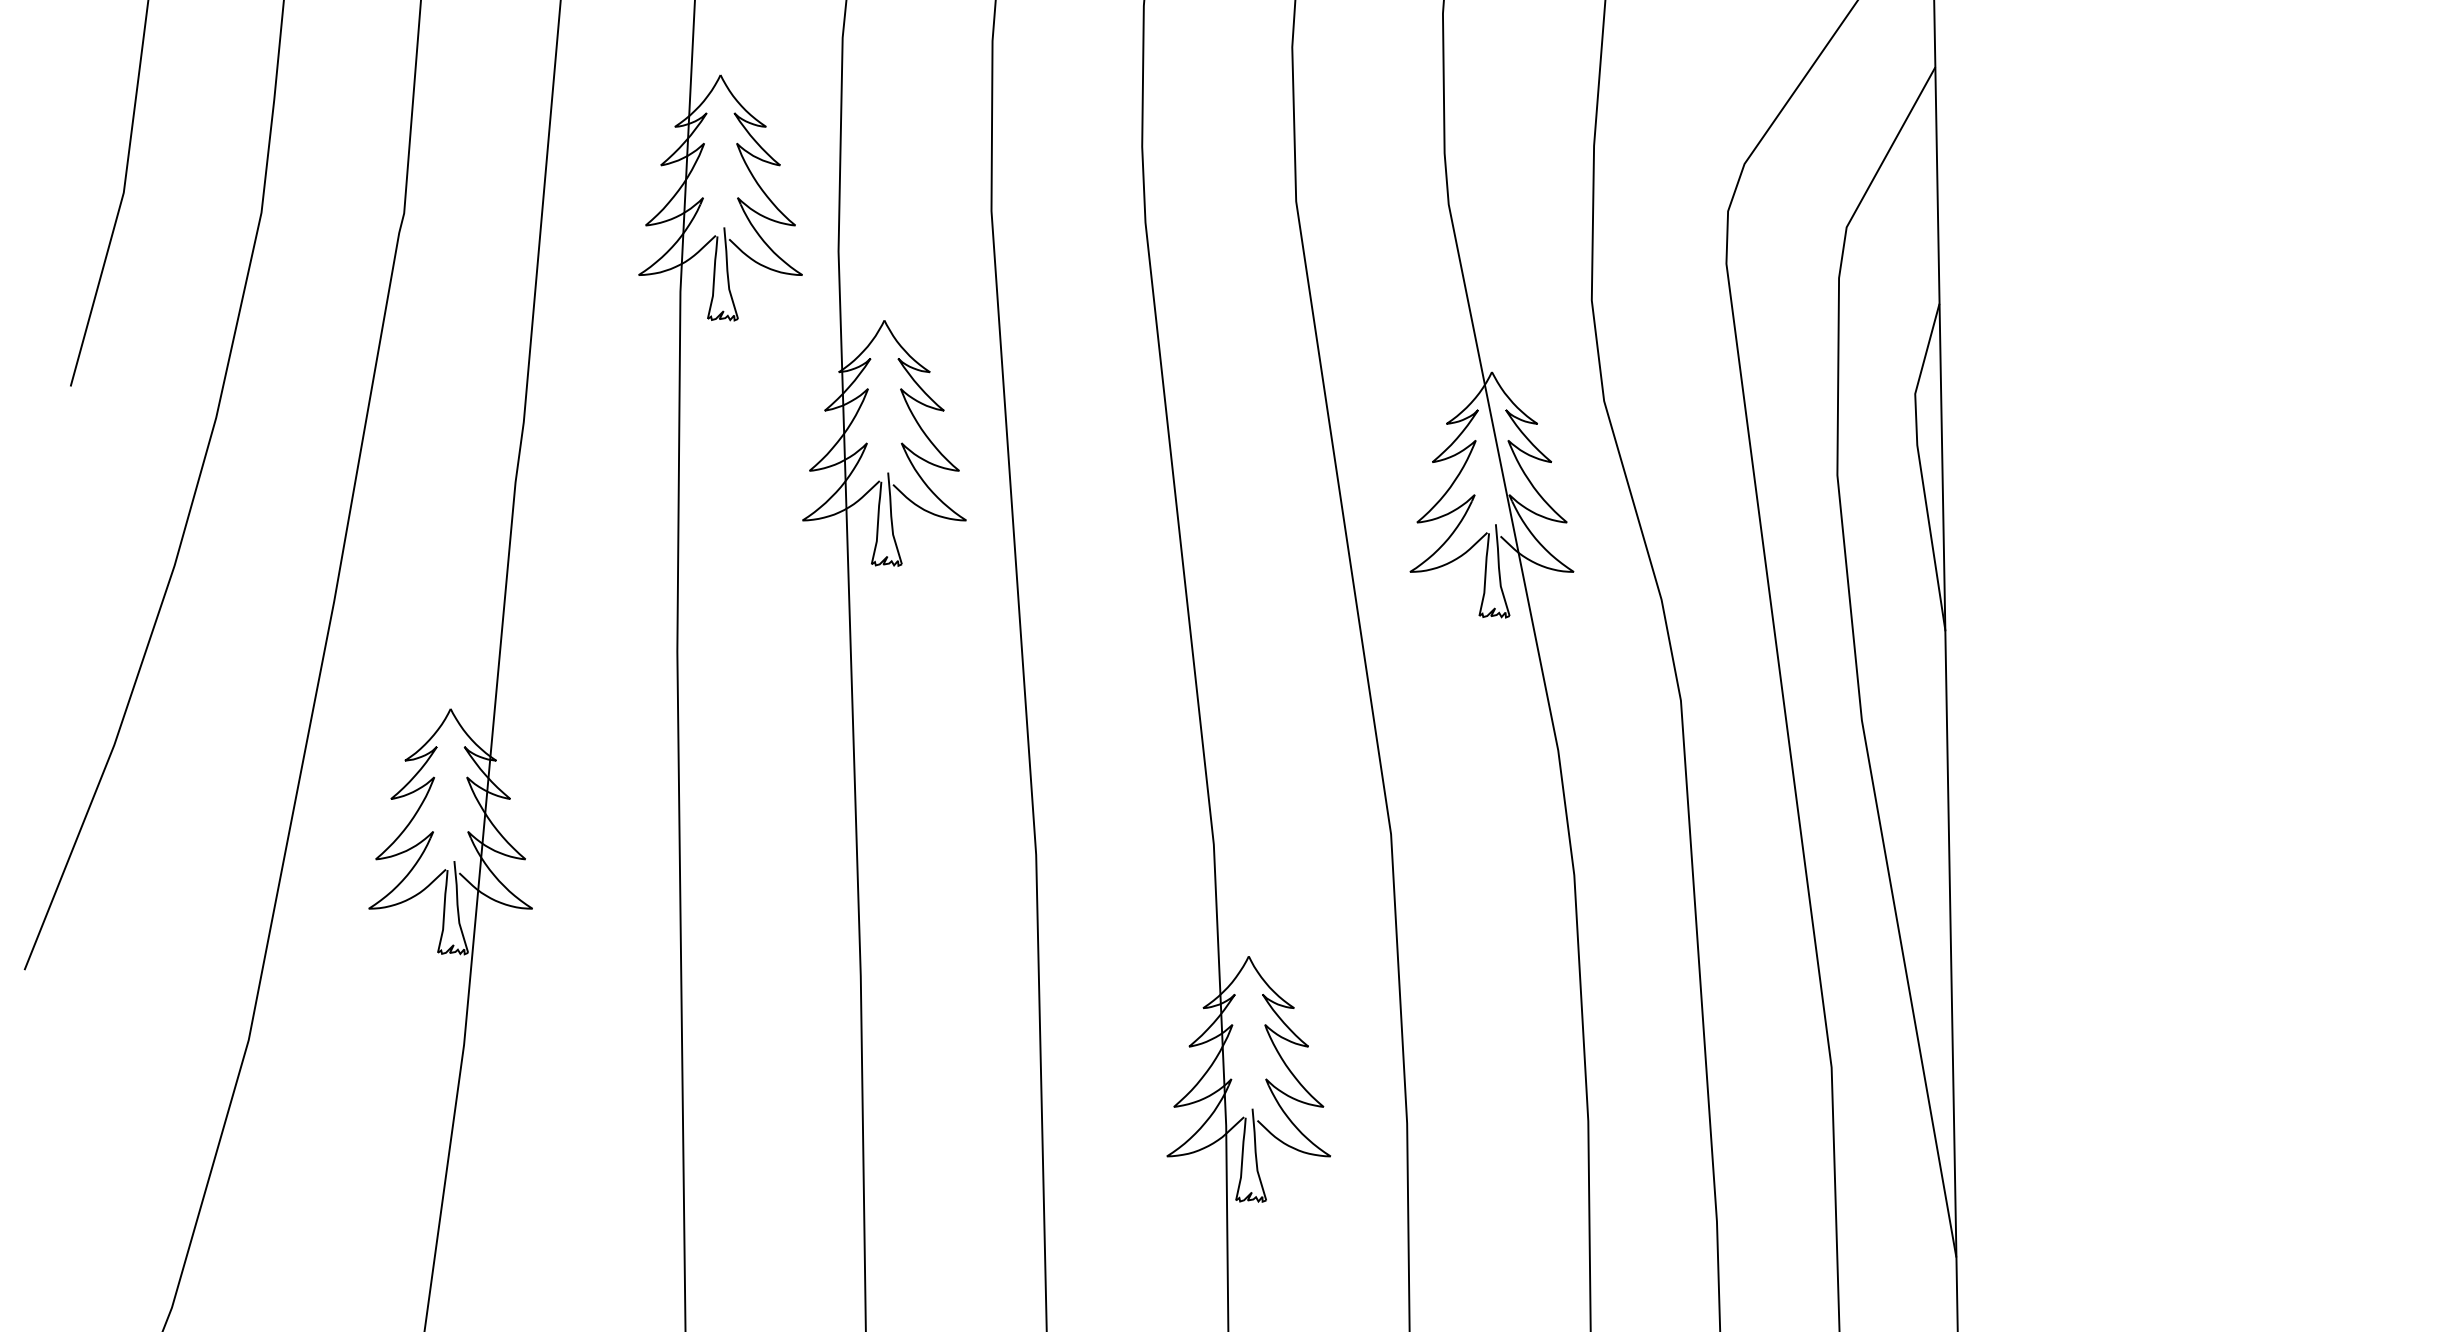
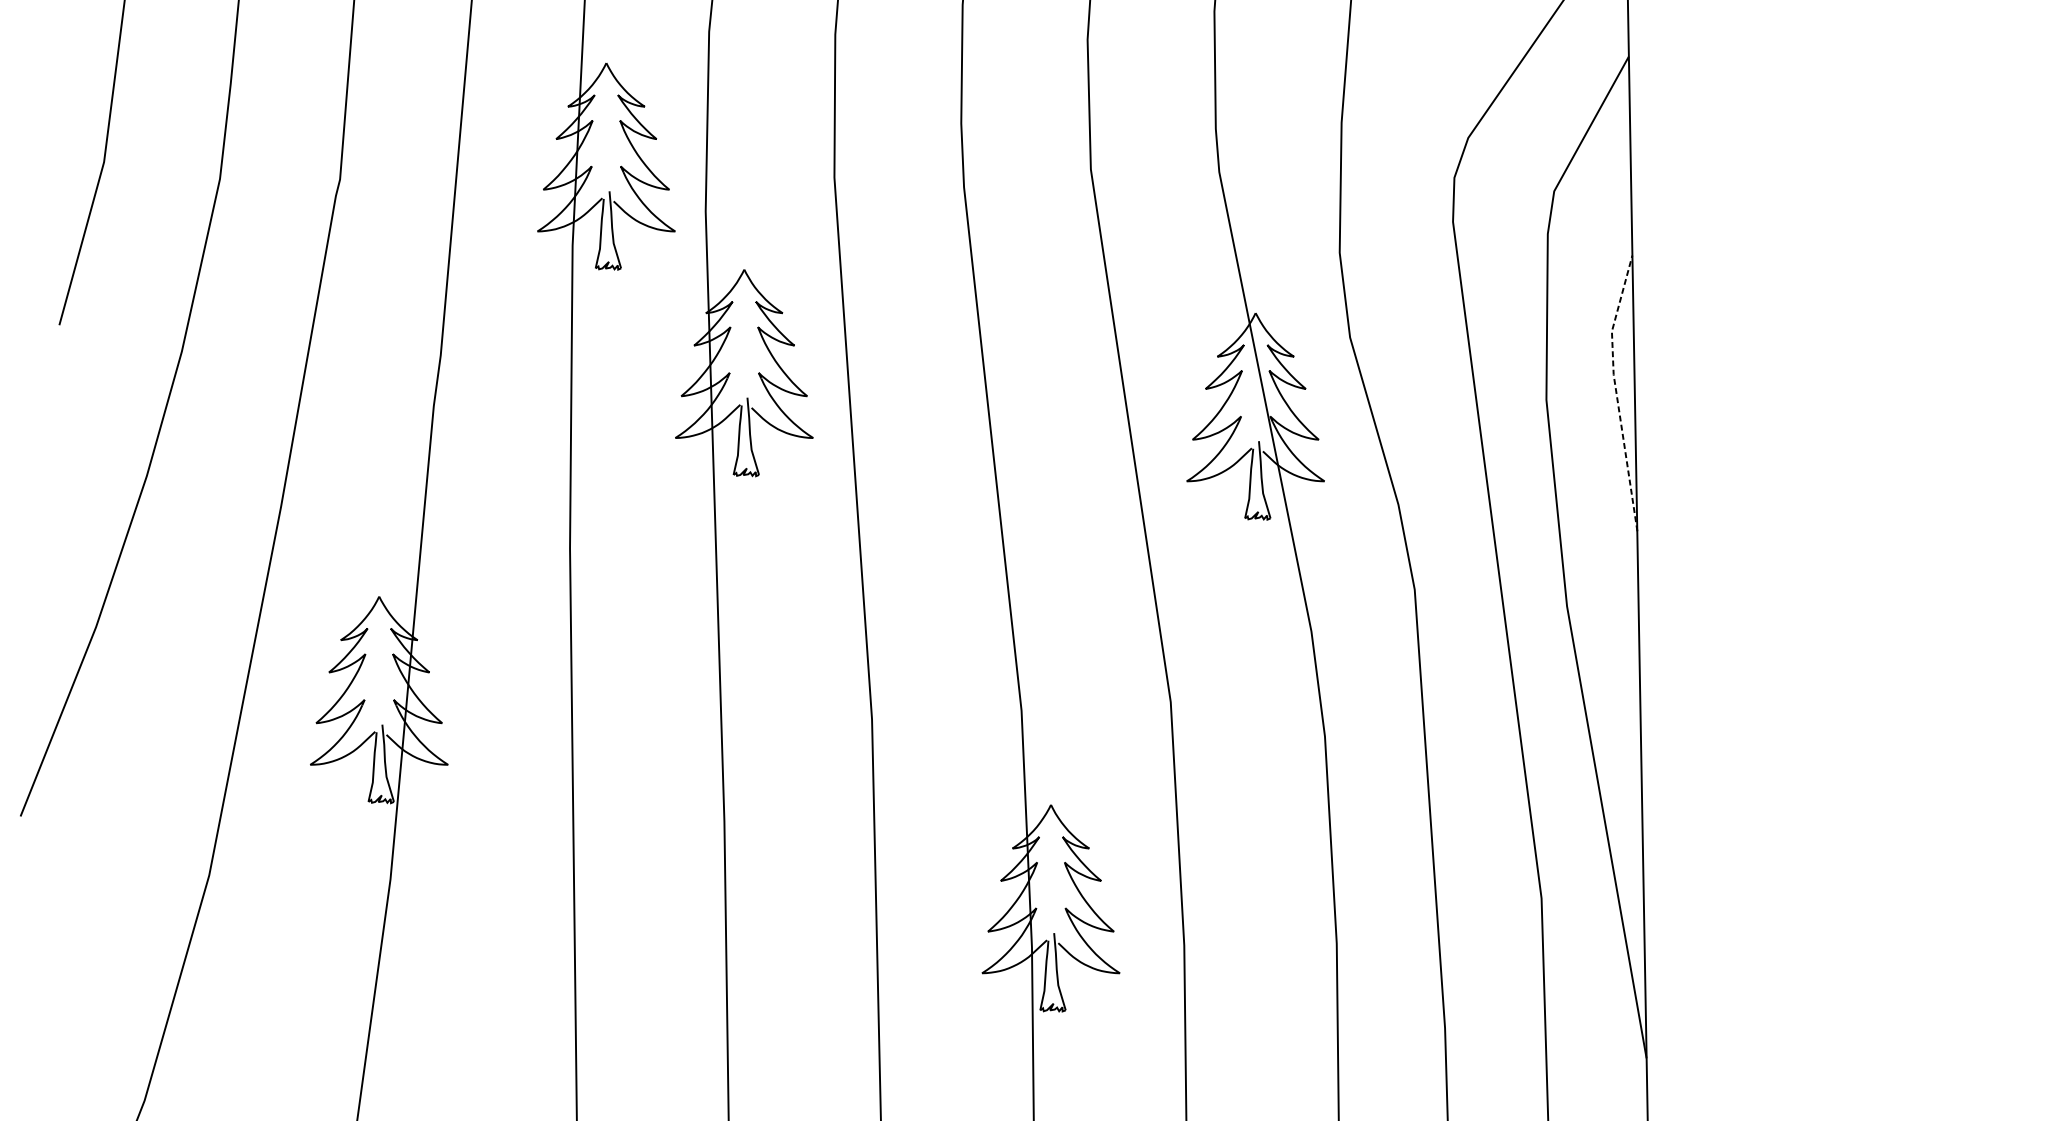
line: (1920, 464) -> (1616, 390), solid -> dashed

